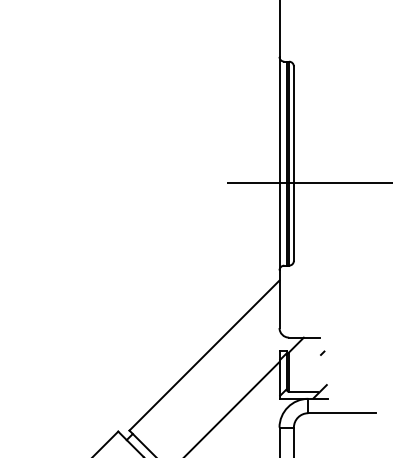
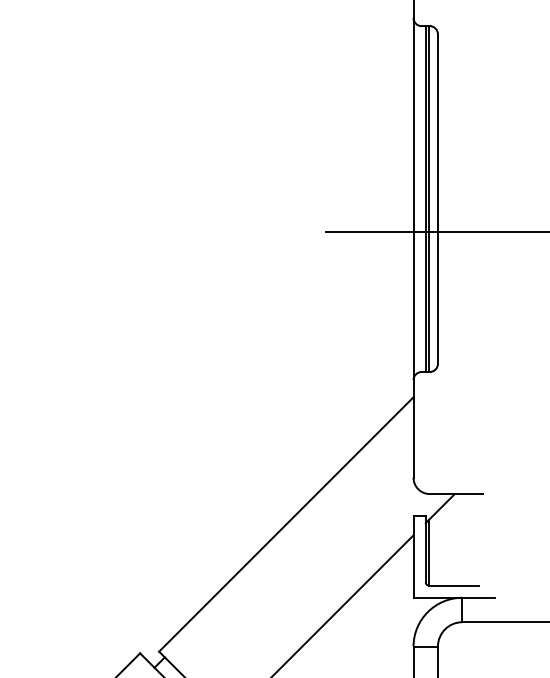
hatch: (303, 374) -> (454, 556), removed

